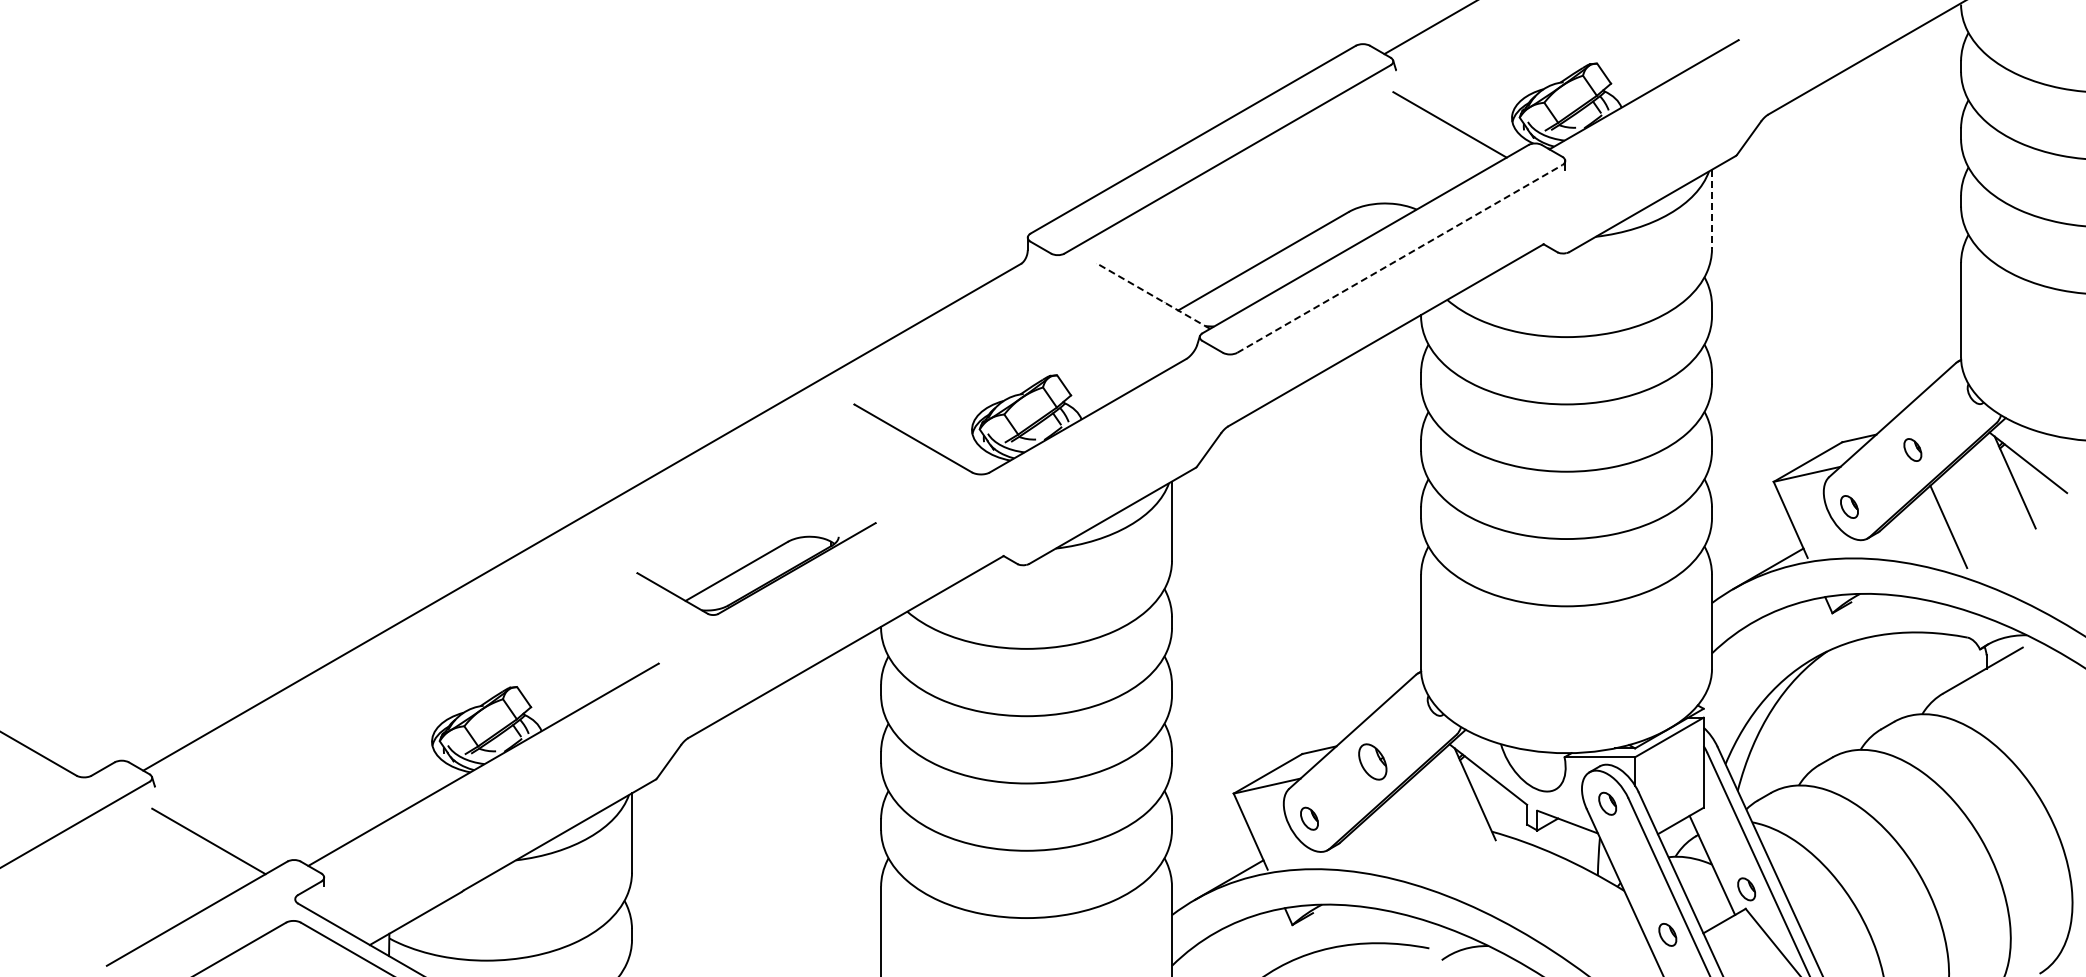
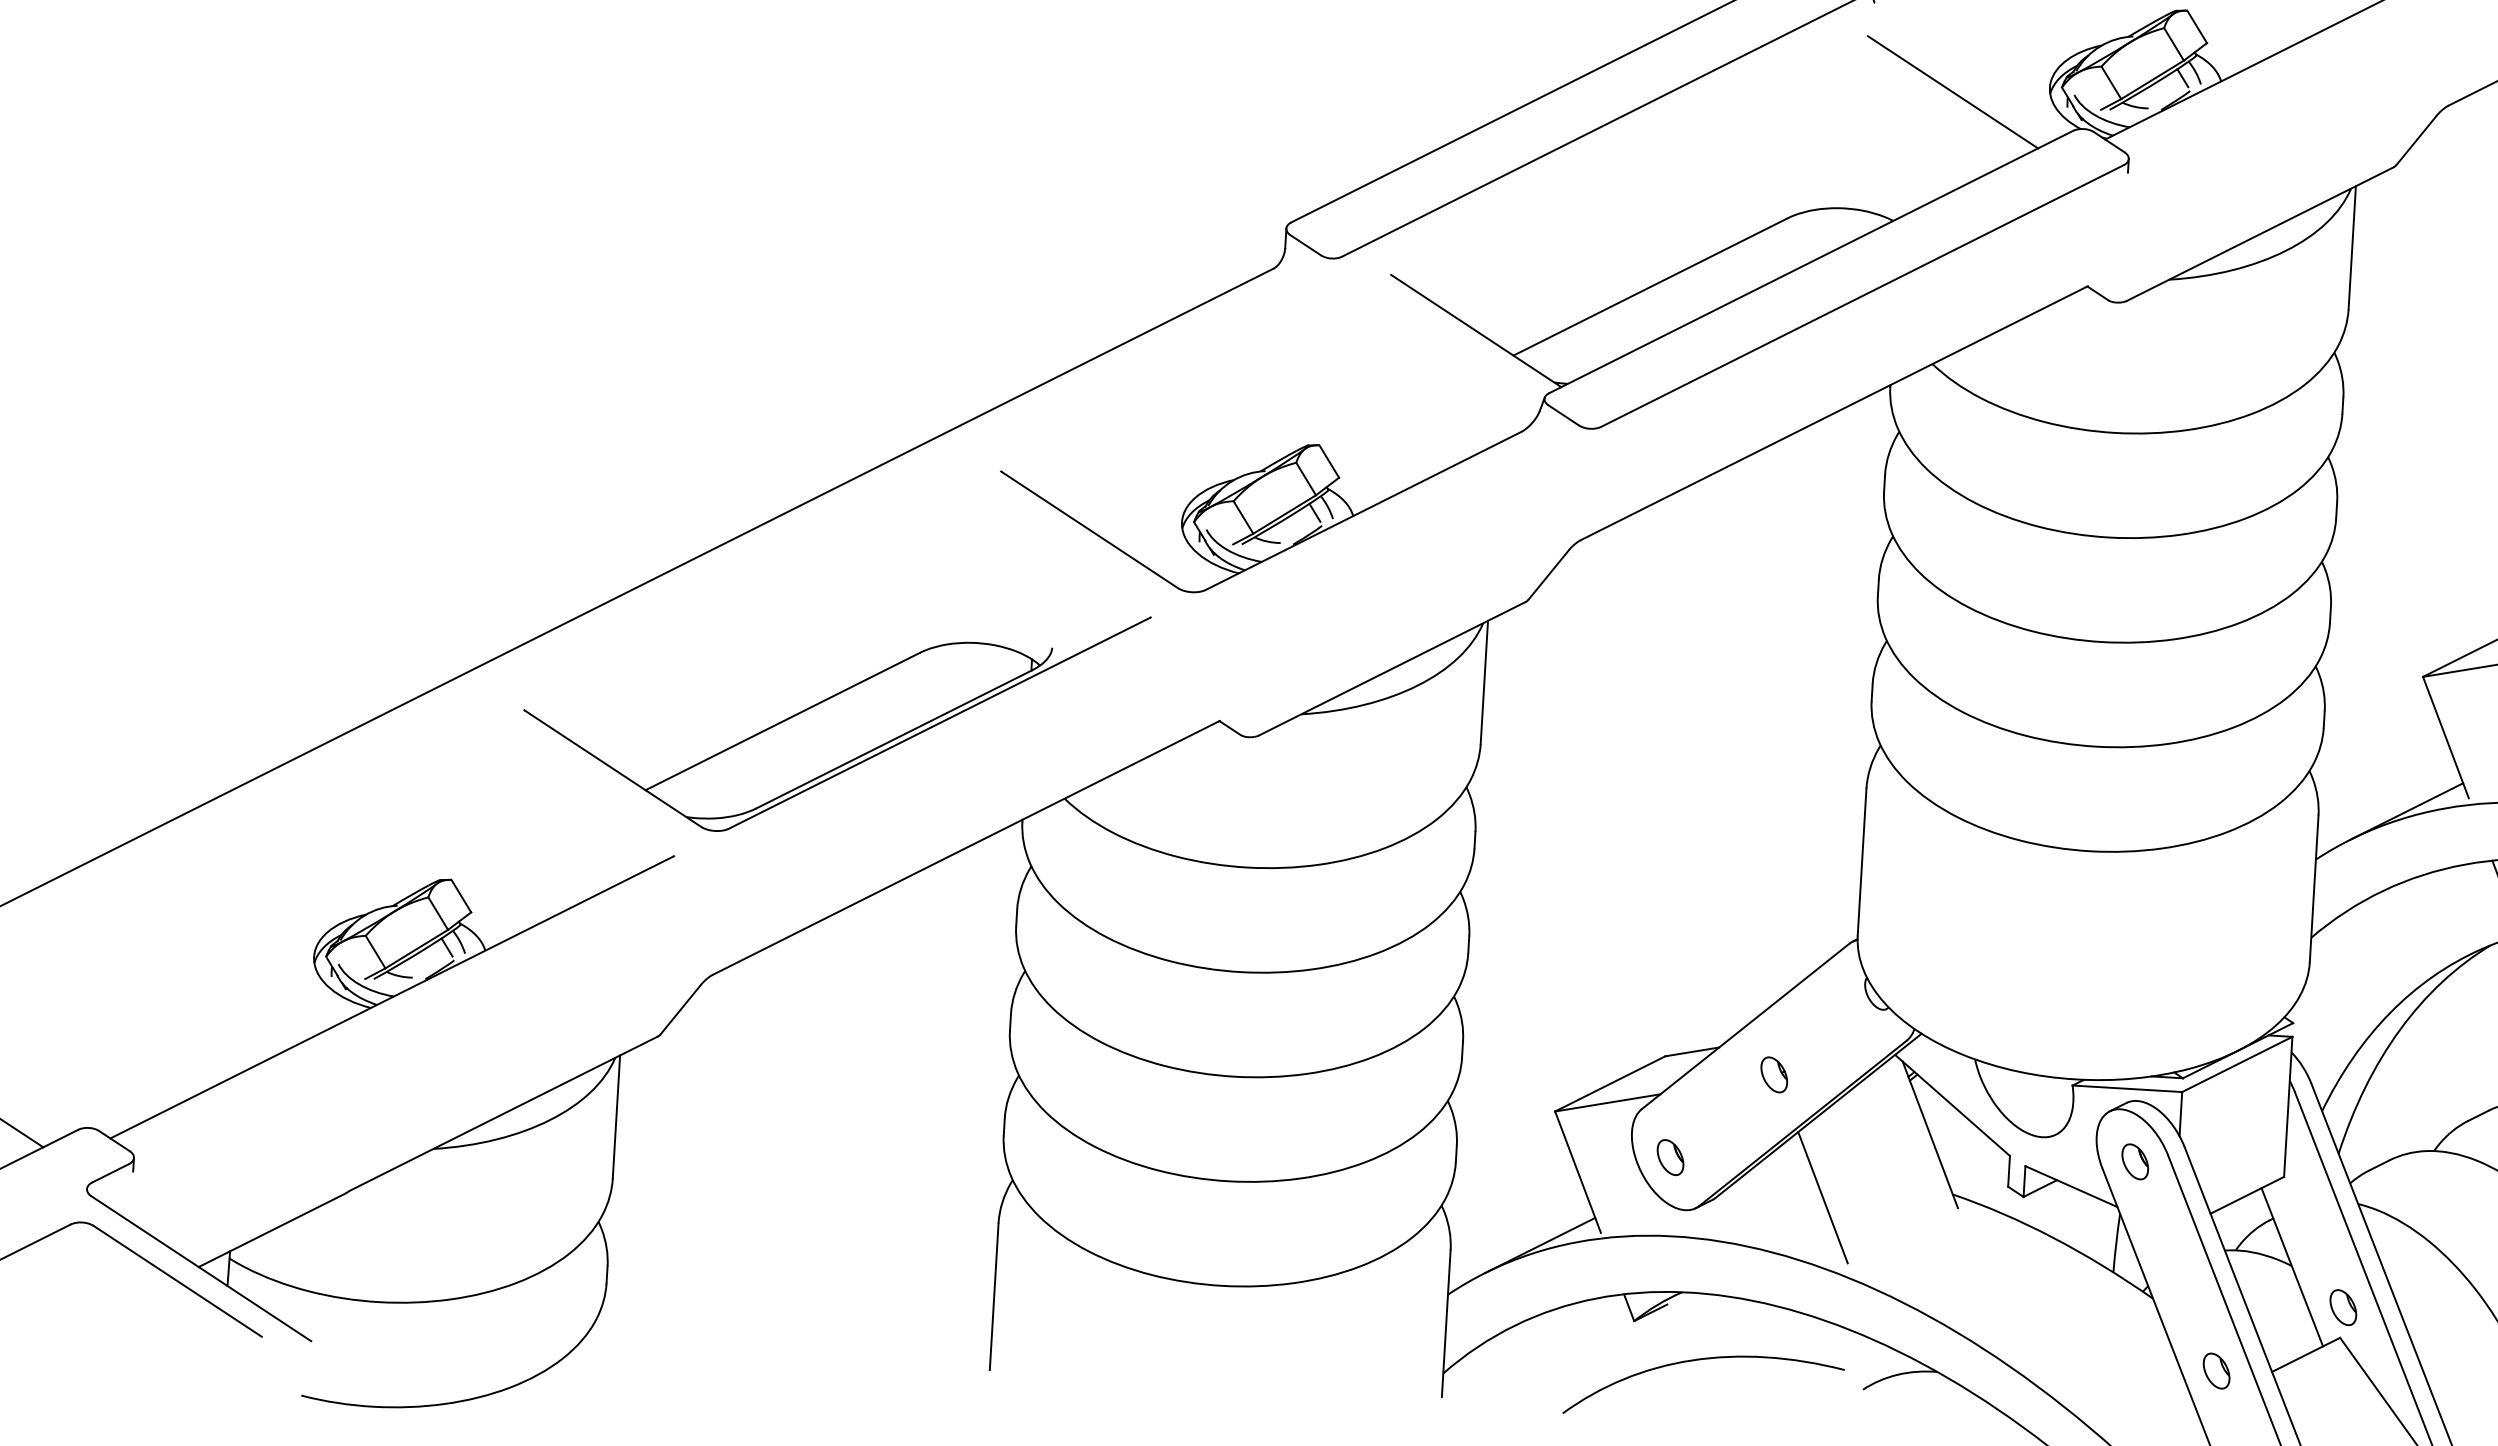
line: (1711, 209) -> (2351, 247), dashed -> solid
line: (1399, 258) -> (1862, 295), dashed -> solid
line: (1153, 295) -> (1476, 330), dashed -> solid
part: (756, 568) -> (834, 717), size x1.67
part: (1372, 761) -> (1773, 1074), size x0.62
line: (1408, 838) -> (1822, 1197), added

